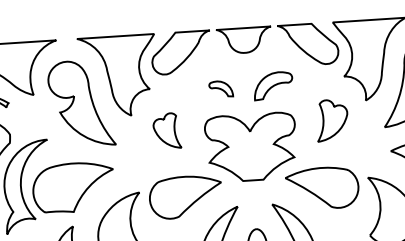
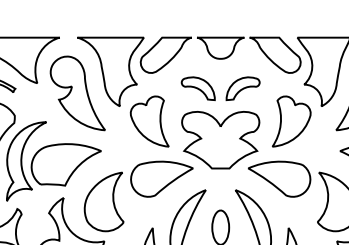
part: (220, 89) -> (197, 88), size x1.67
part: (332, 120) -> (291, 121), size x1.43
part: (166, 131) -> (149, 121), size x1.67

